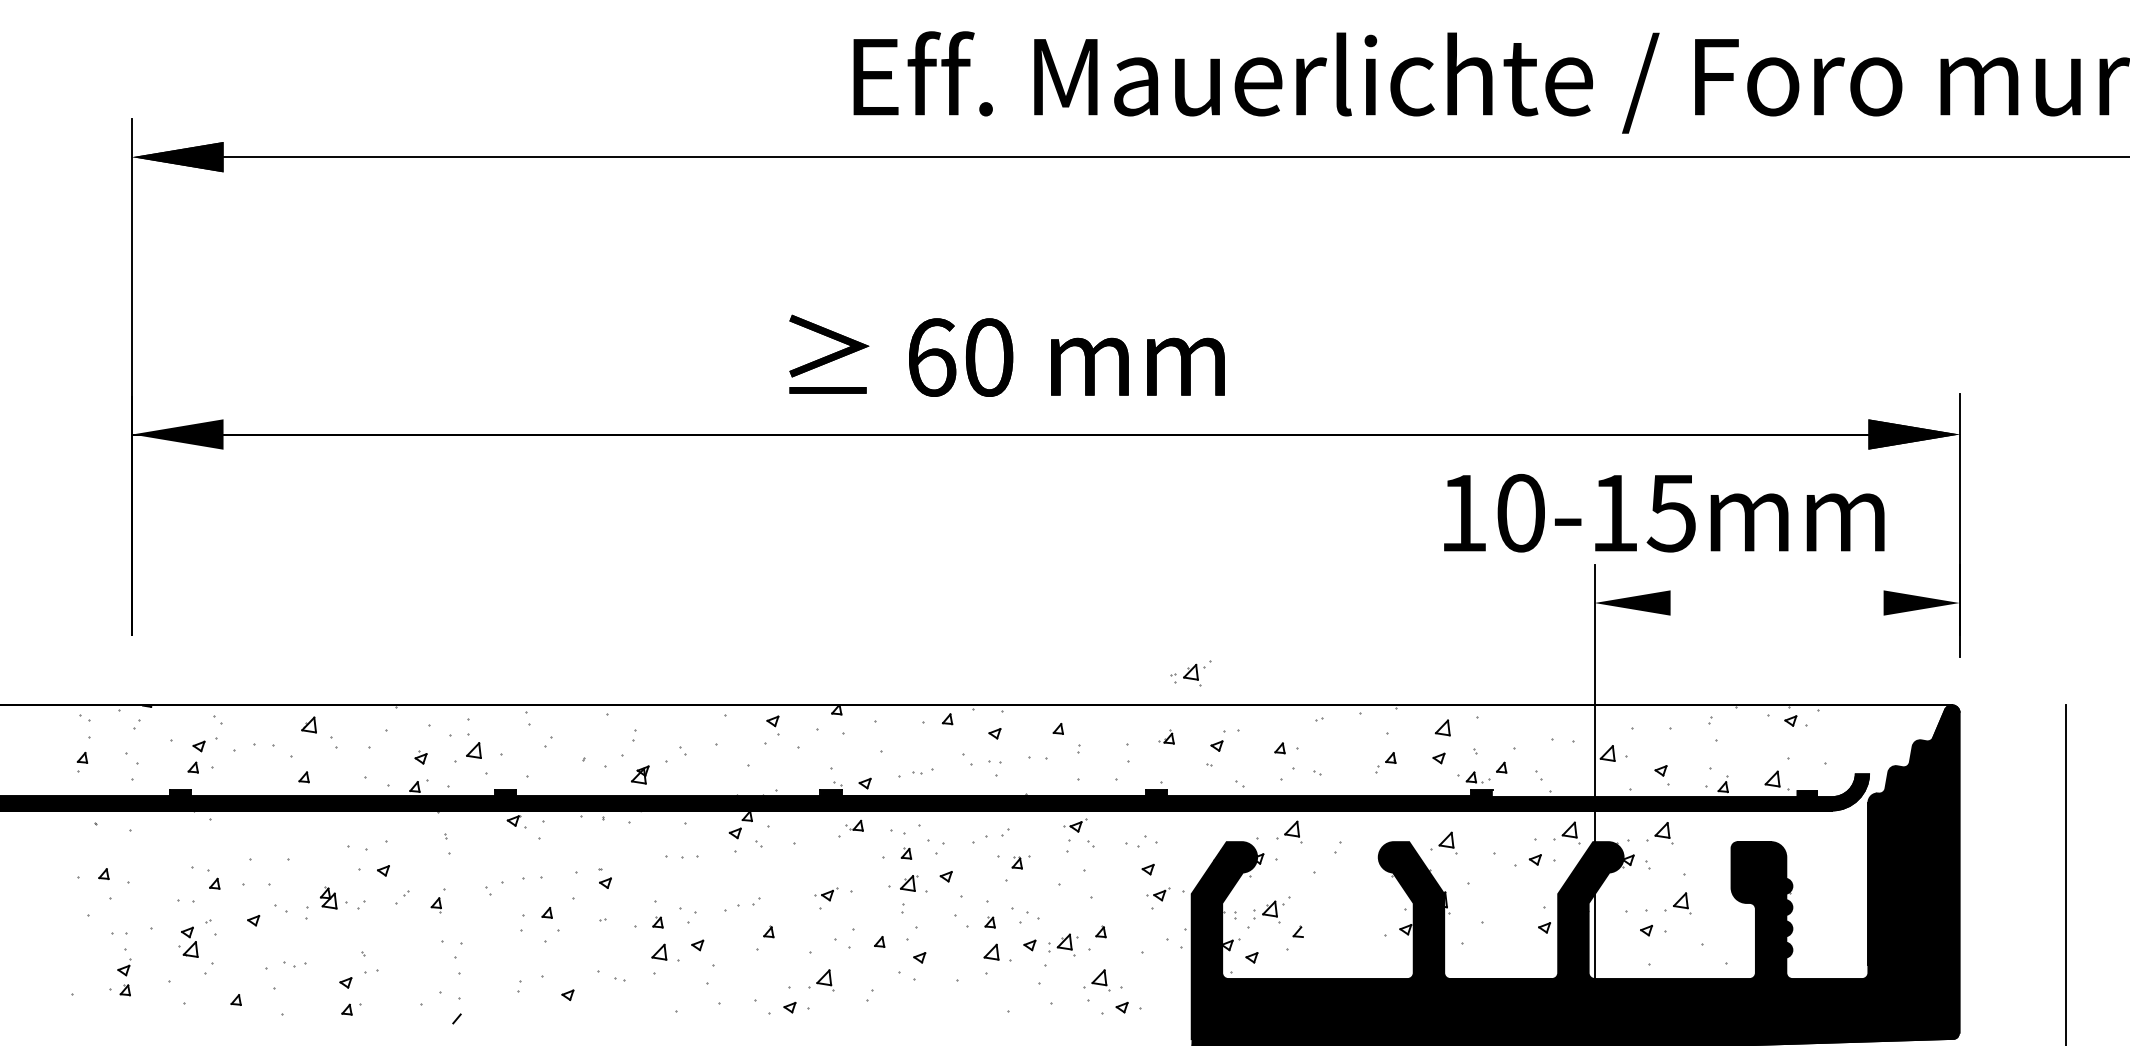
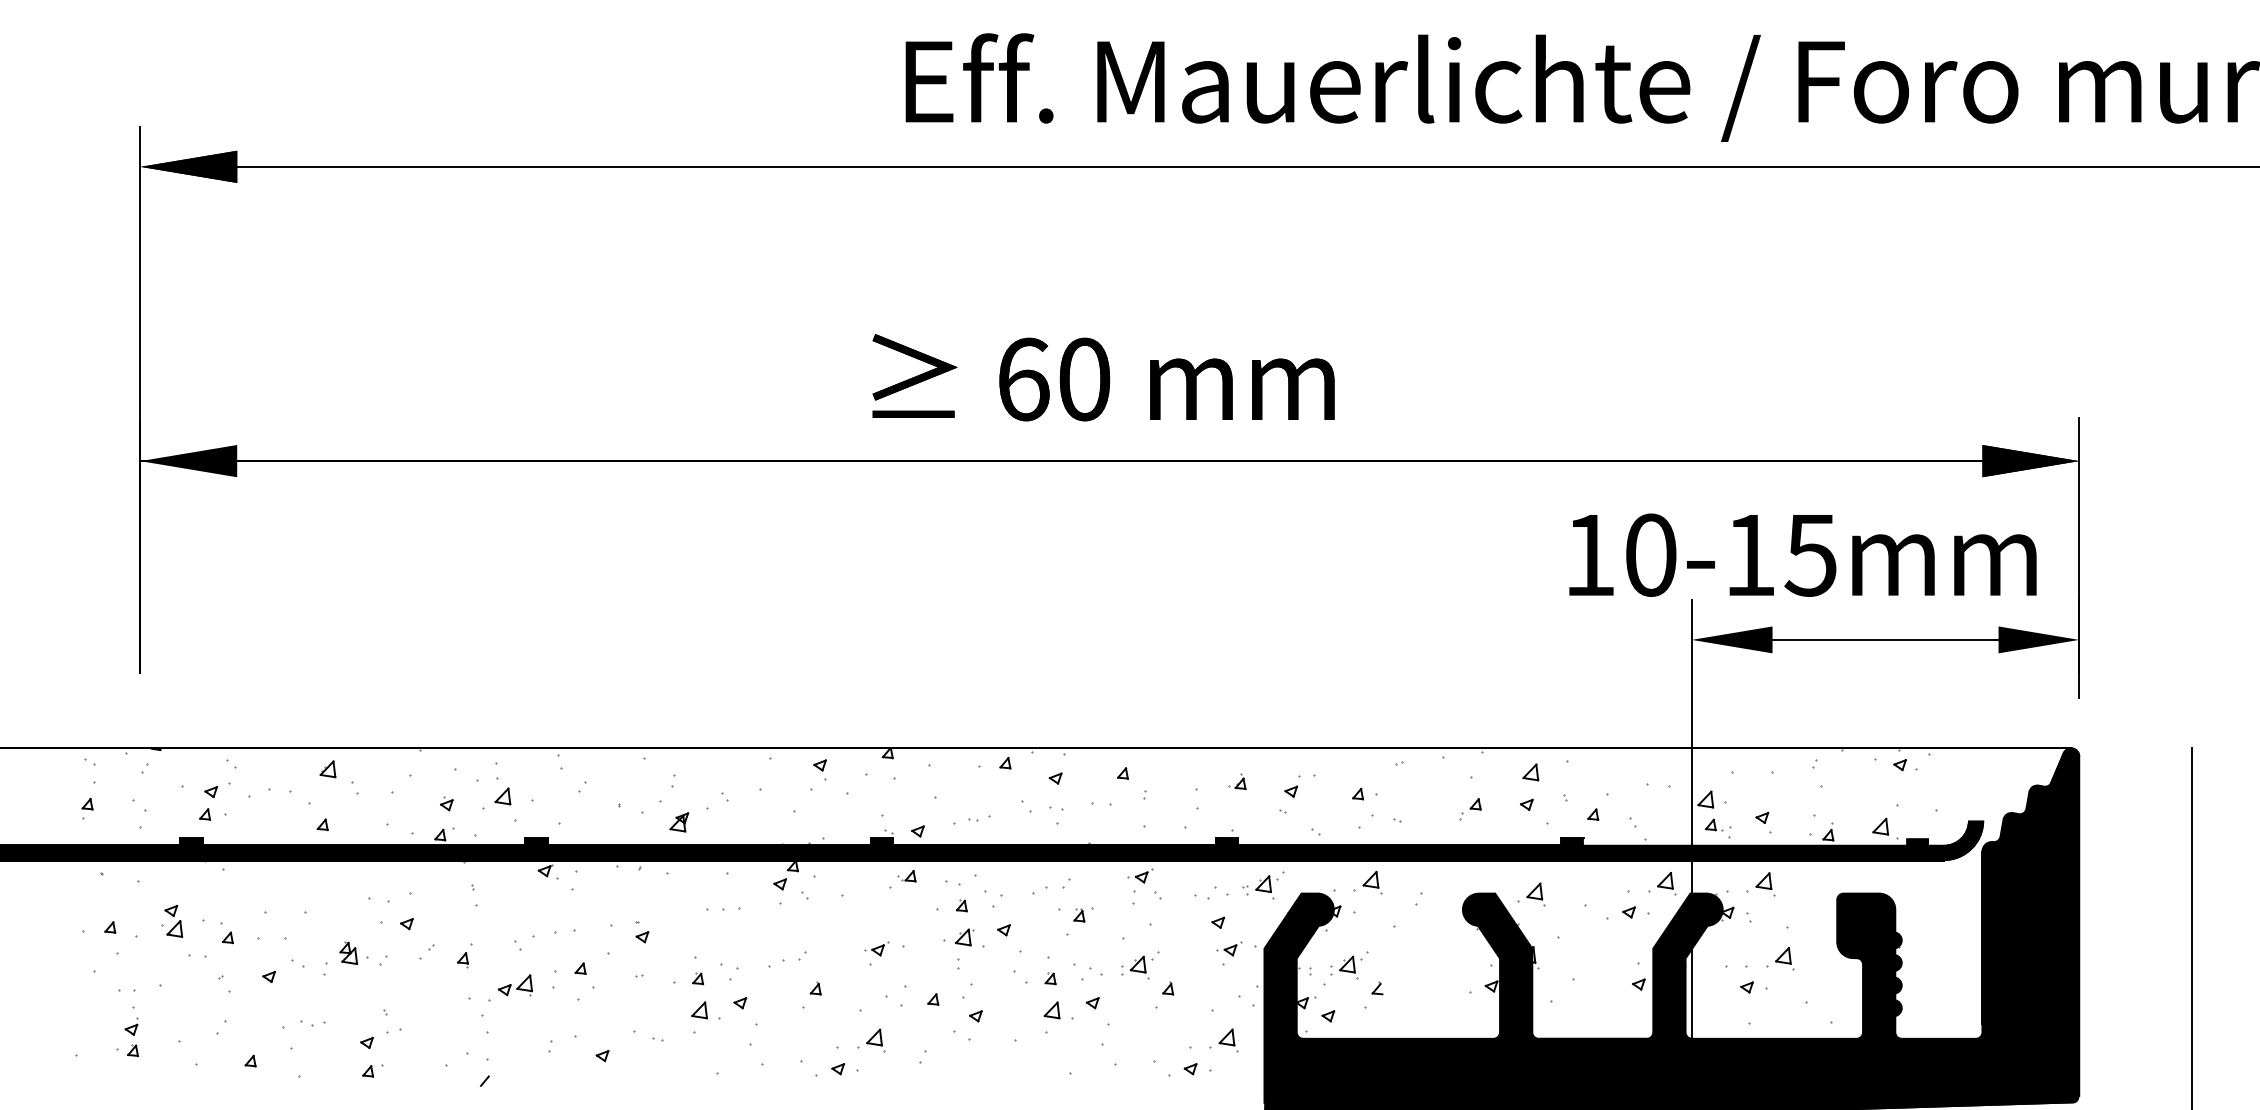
text: (1006, 355) -> (1102, 377), moved
text: (1664, 513) -> (1803, 555), moved
line: (1776, 603) -> (1884, 640), added
part: (1190, 673) -> (1263, 885), moved
part: (1477, 777) -> (1717, 825), moved
part: (485, 928) -> (515, 985), added
part: (188, 941) -> (172, 920), moved
part: (1063, 944) -> (1136, 967), moved
part: (1096, 980) -> (1223, 1040), moved

